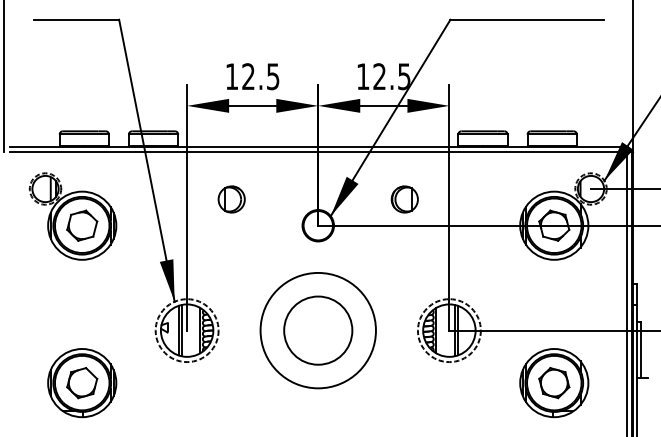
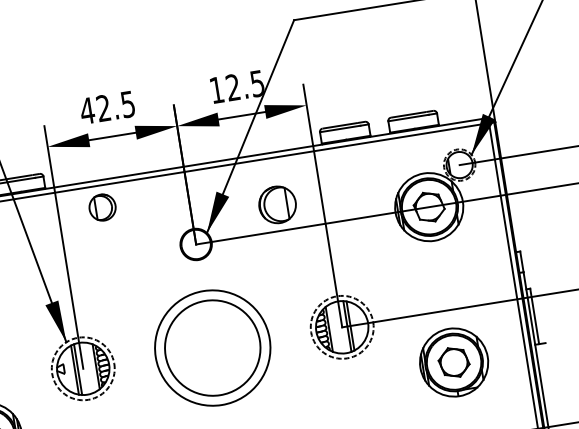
text: (231, 76) -> (86, 110), 12.5 -> 42.5
part: (231, 199) -> (102, 207), moved
part: (404, 199) -> (277, 204), size x1.4
circle: (318, 330) -> (212, 347), size x1.4

